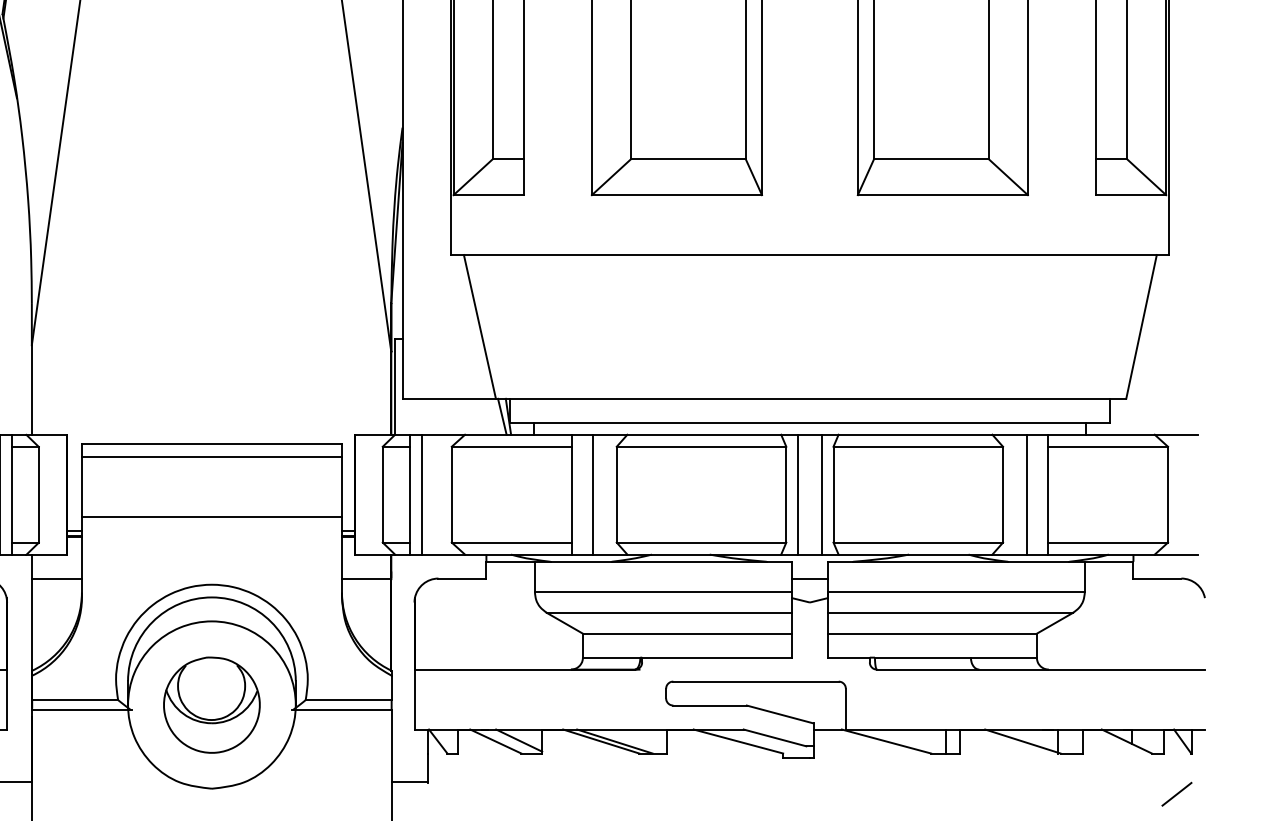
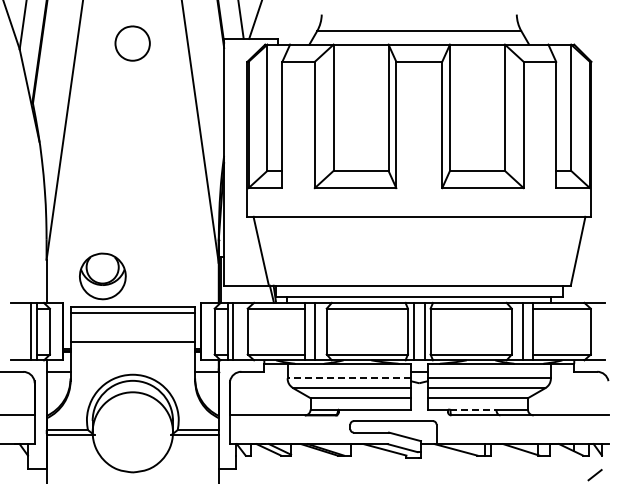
line: (664, 592) -> (349, 378), solid -> dashed
line: (923, 657) -> (473, 409), solid -> dashed
part: (211, 705) -> (102, 276), moved

